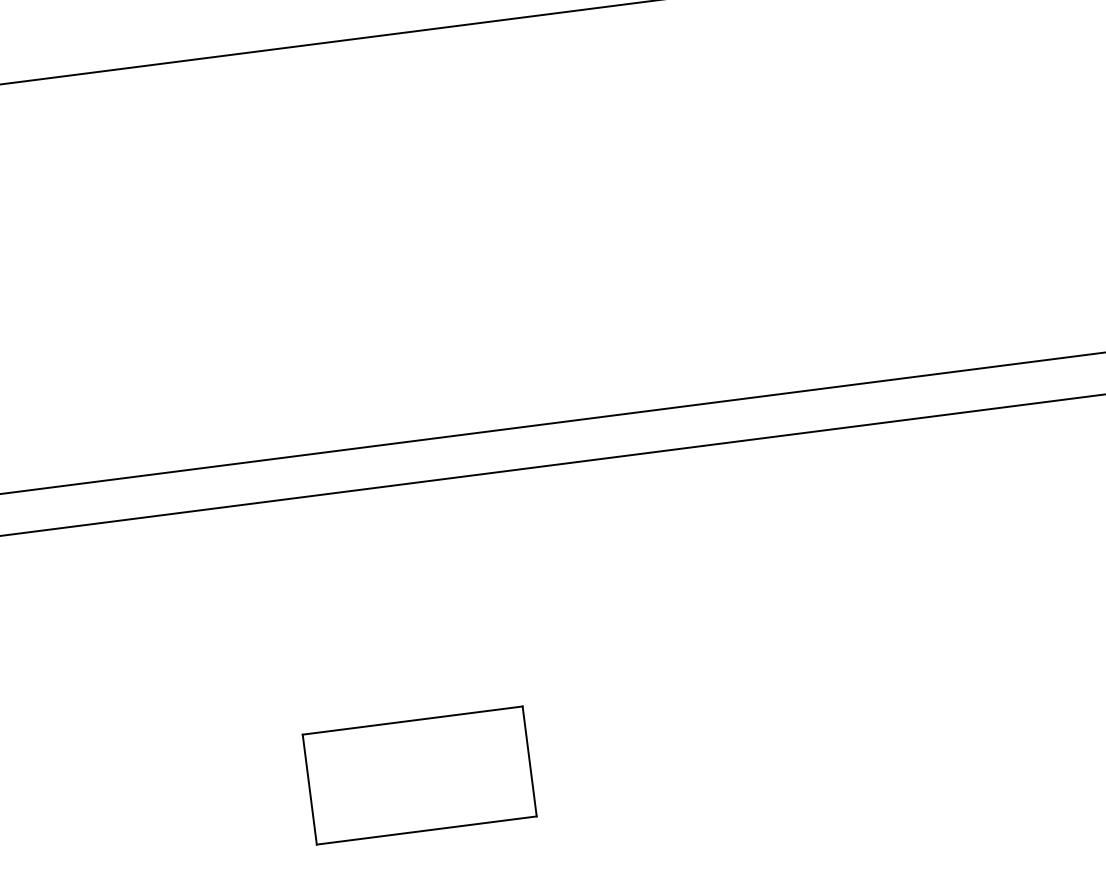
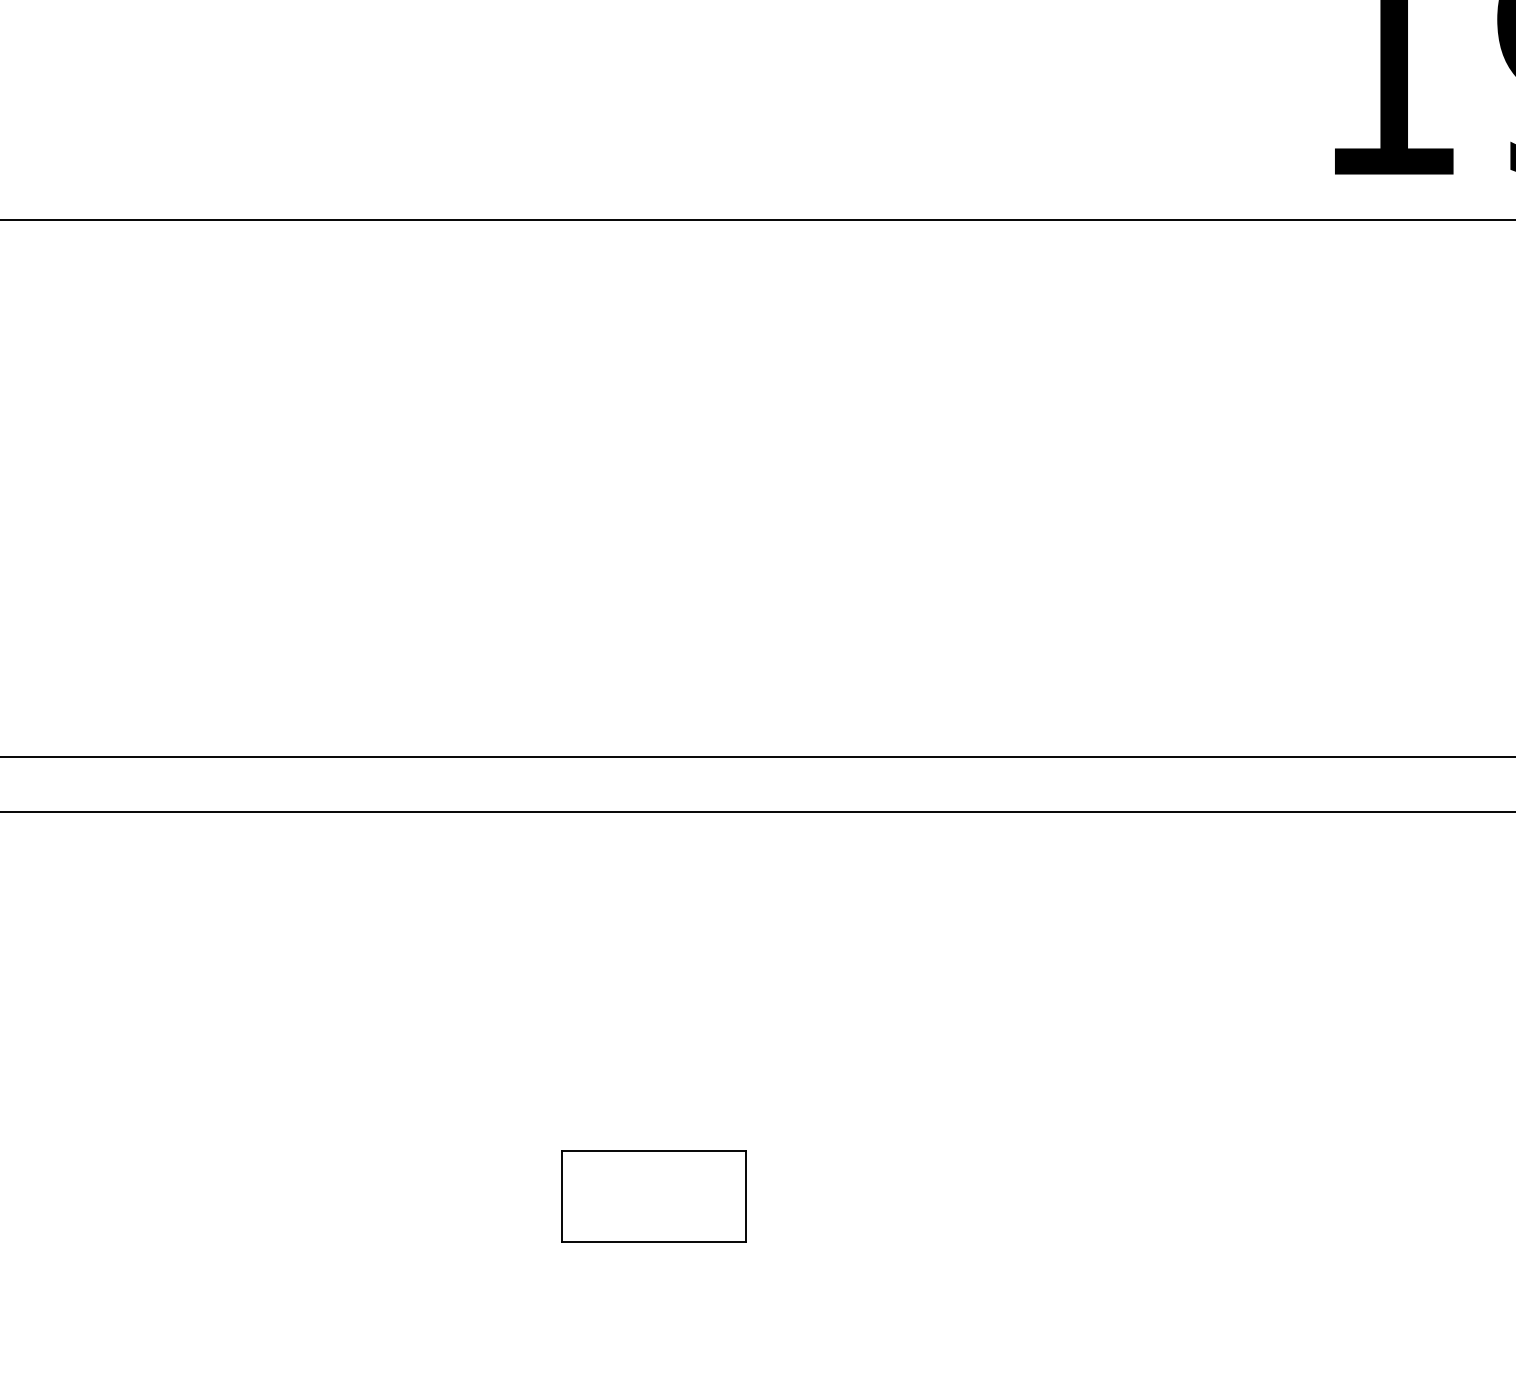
part: (419, 775) -> (653, 1196), size x0.62

